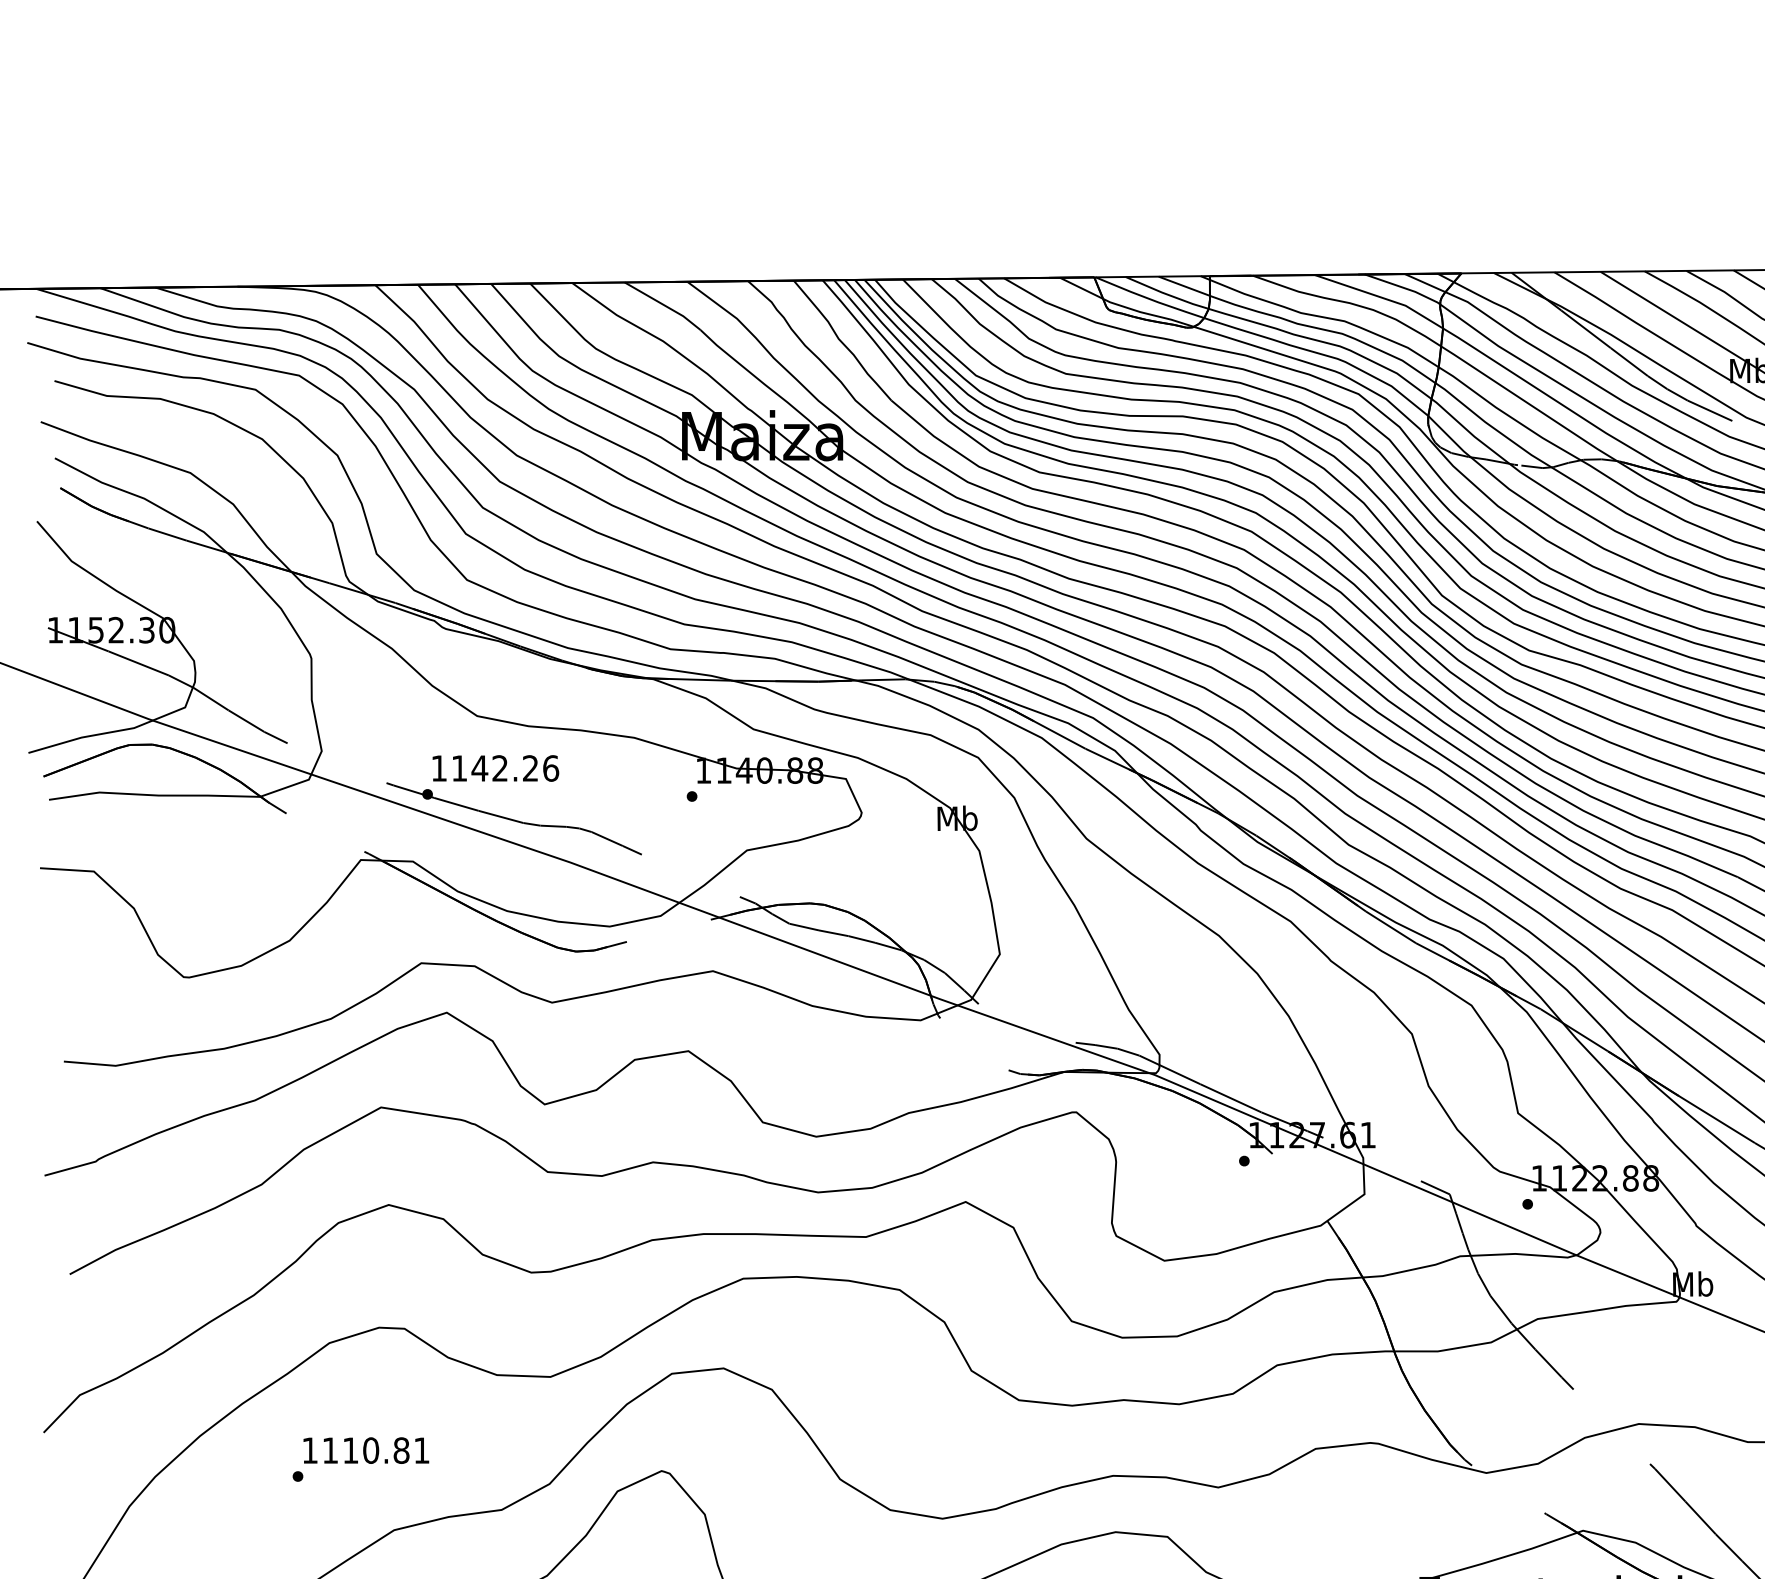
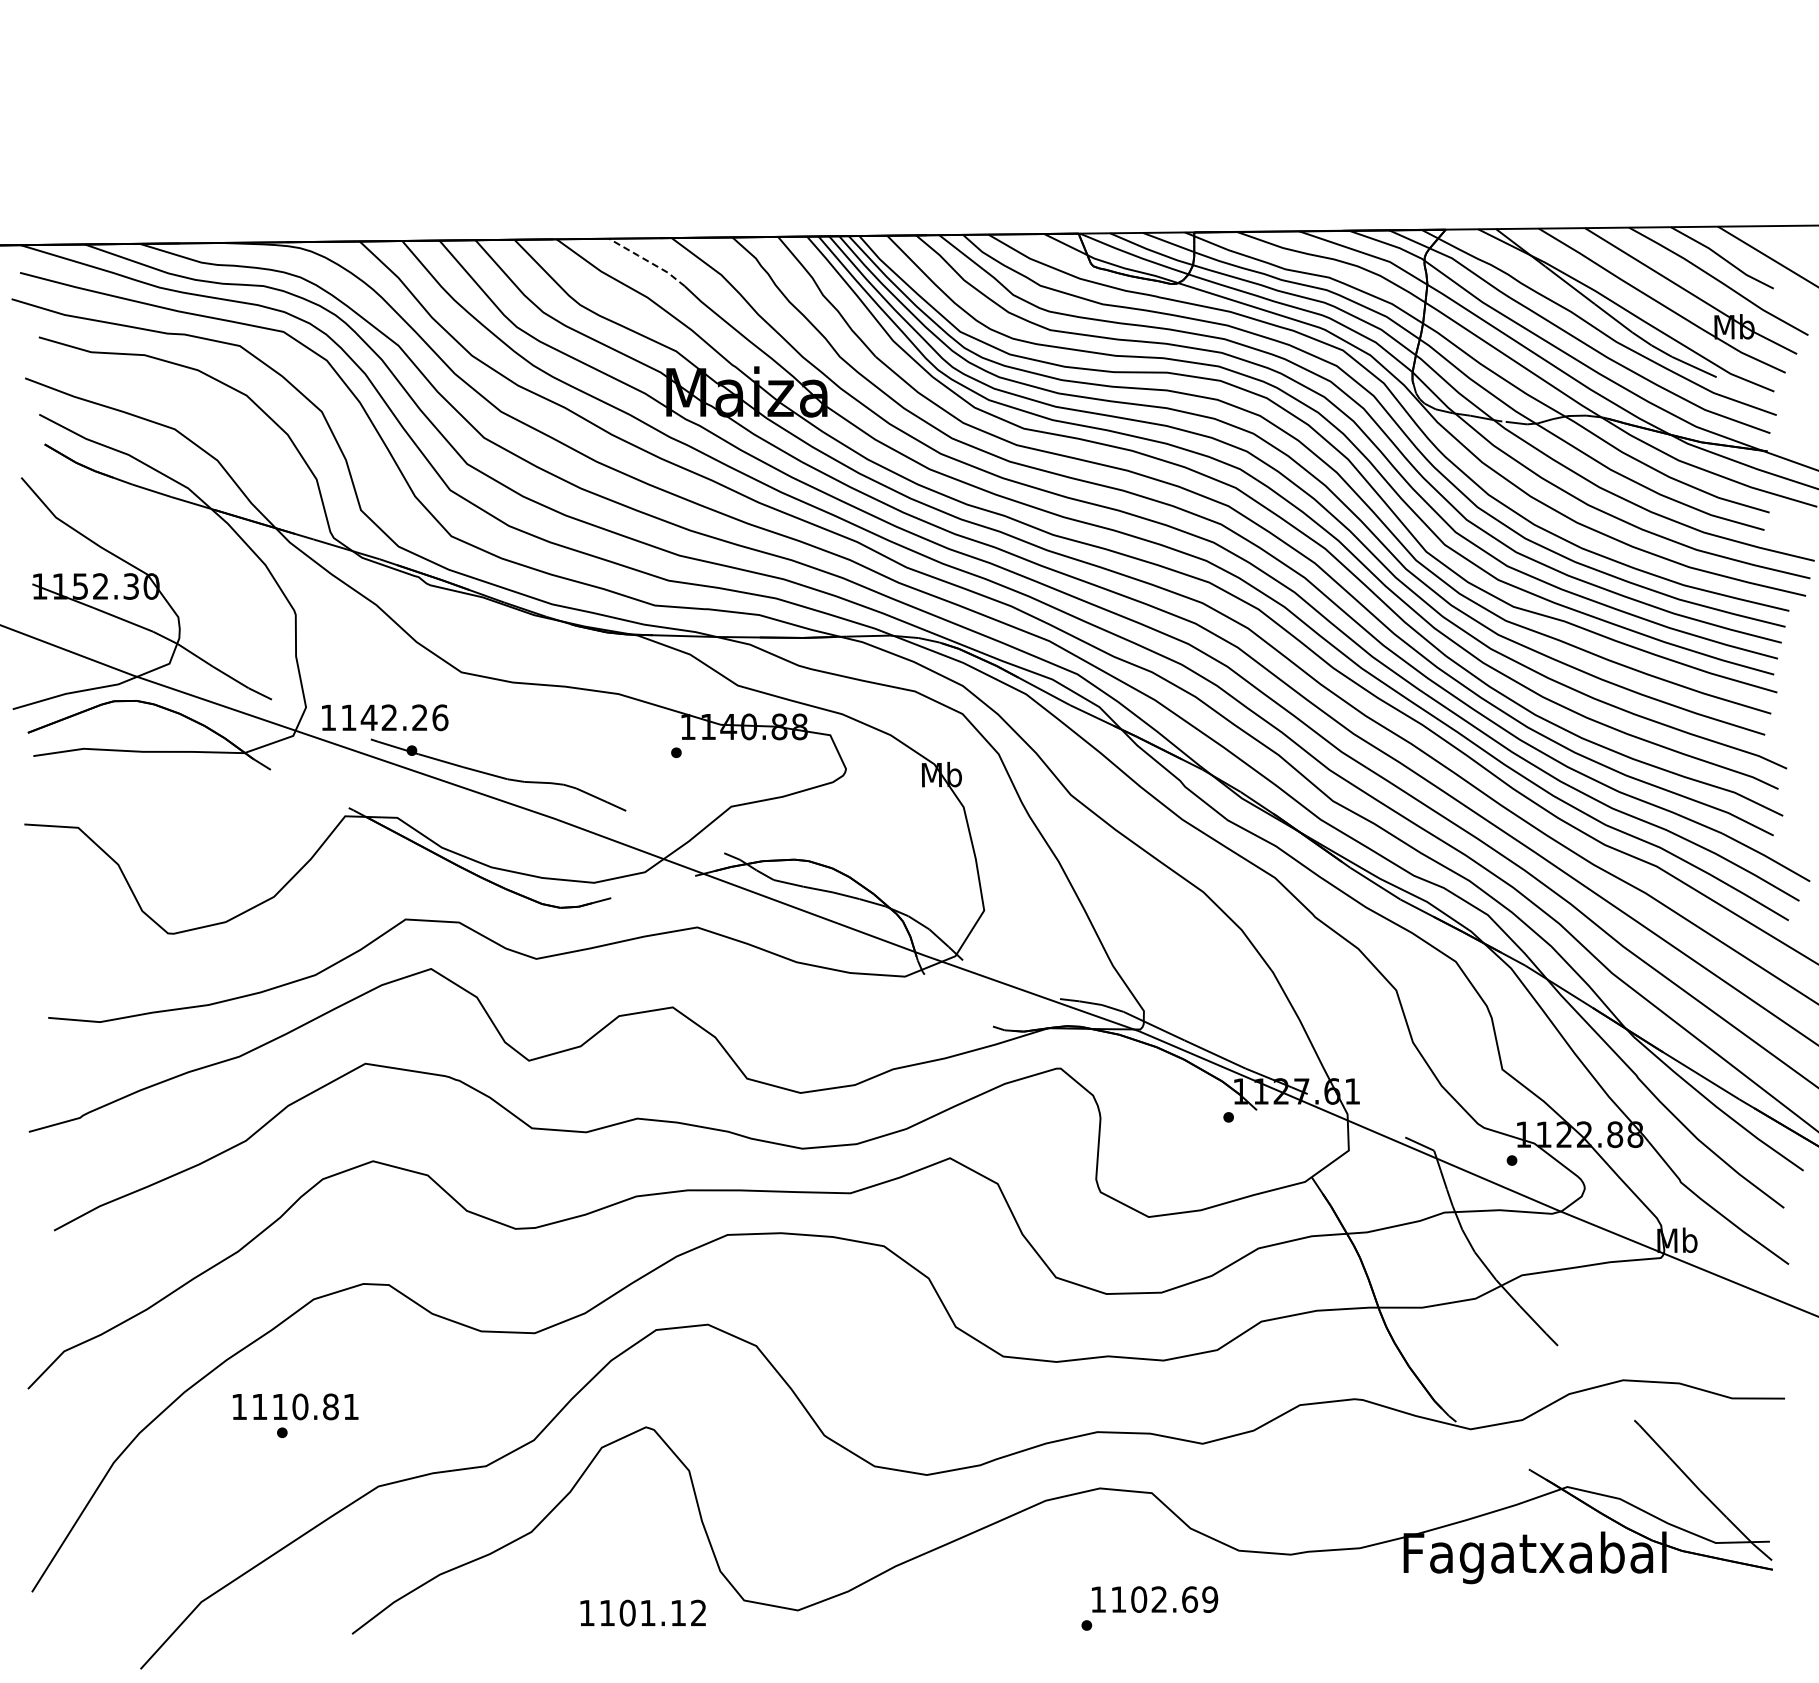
line: (663, 305) -> (647, 261), solid -> dashed
text: (496, 768) -> (385, 717), moved
text: (366, 1450) -> (295, 1406), moved

